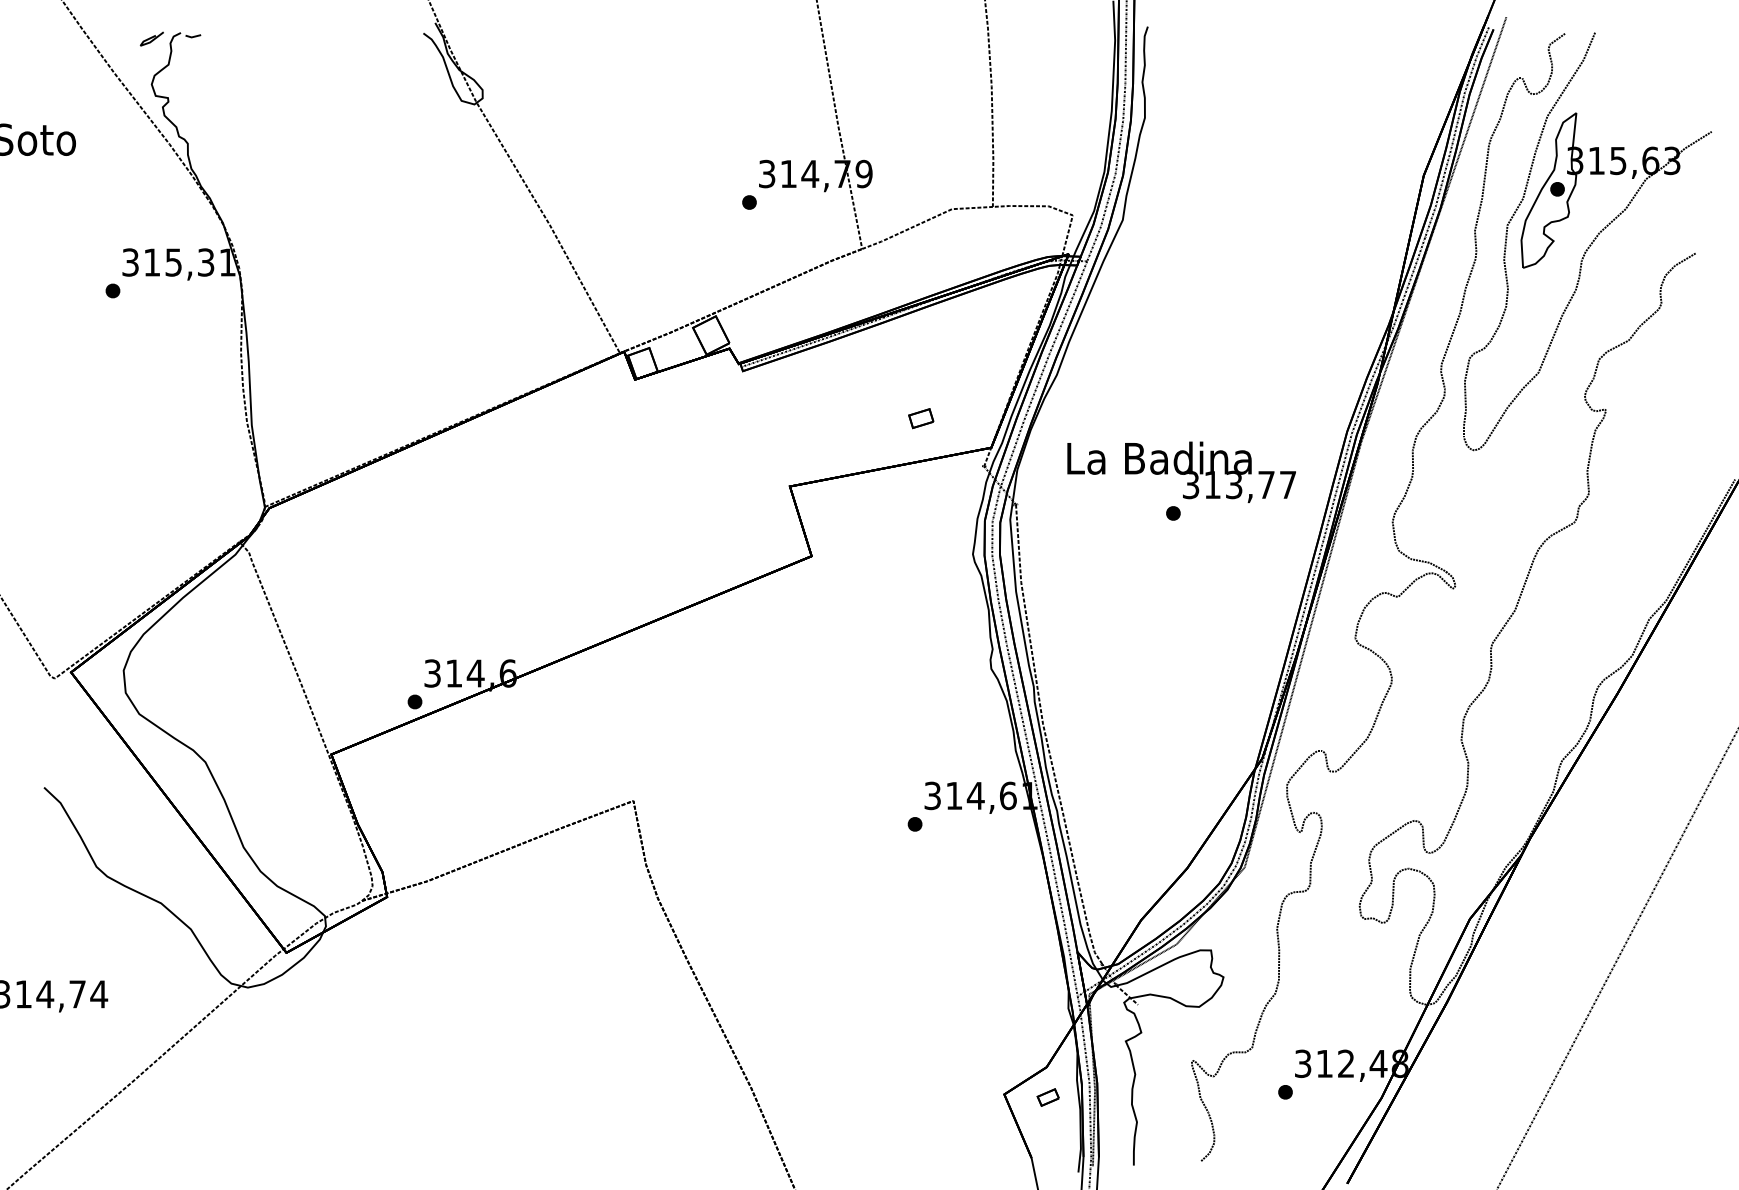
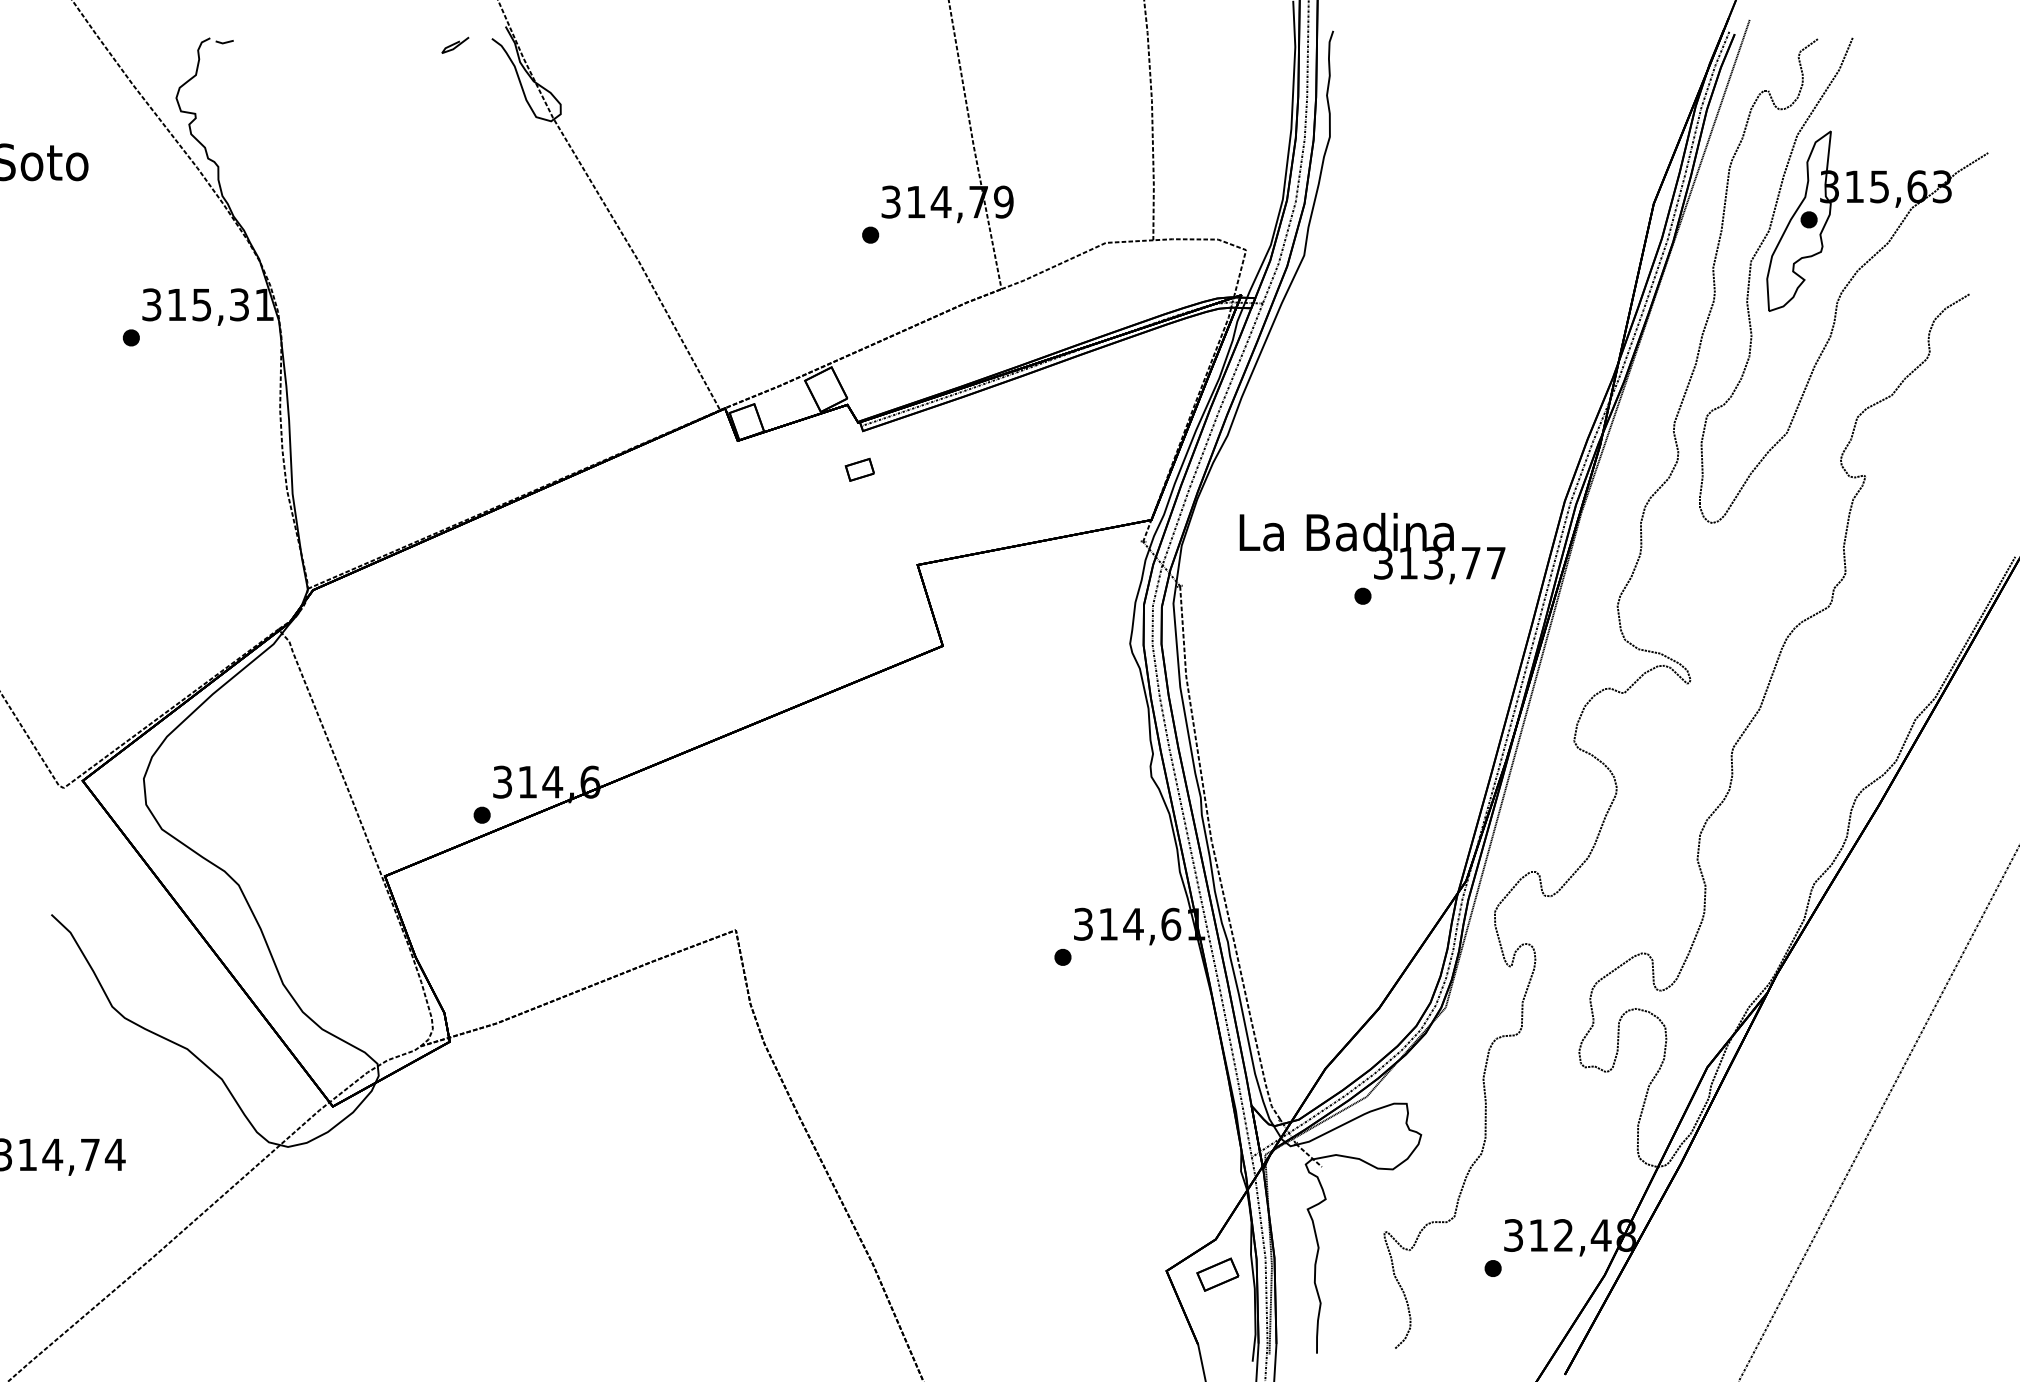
line: (151, 38) -> (454, 44), moved
part: (921, 418) -> (860, 469), moved
part: (1047, 1097) -> (1216, 1274), size x1.67

